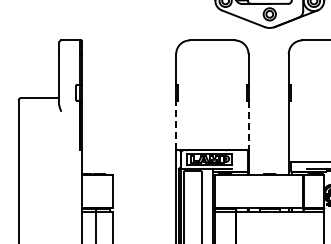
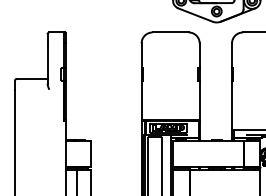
line: (176, 124) -> (141, 100), dashed -> solid
line: (248, 125) -> (199, 100), dashed -> solid

